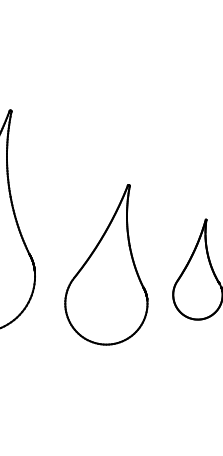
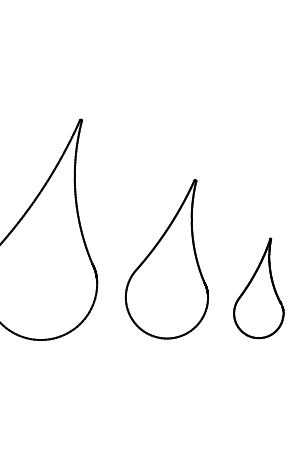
part: (104, 265) -> (166, 259), moved

